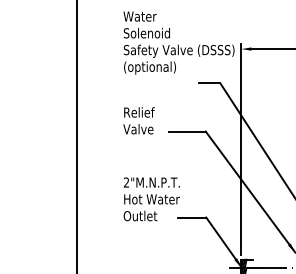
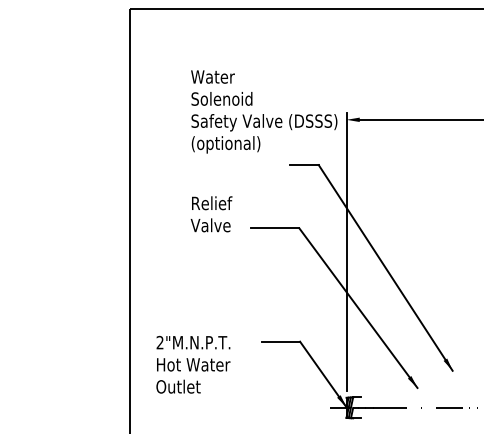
text: (151, 199) -> (193, 364), moved

